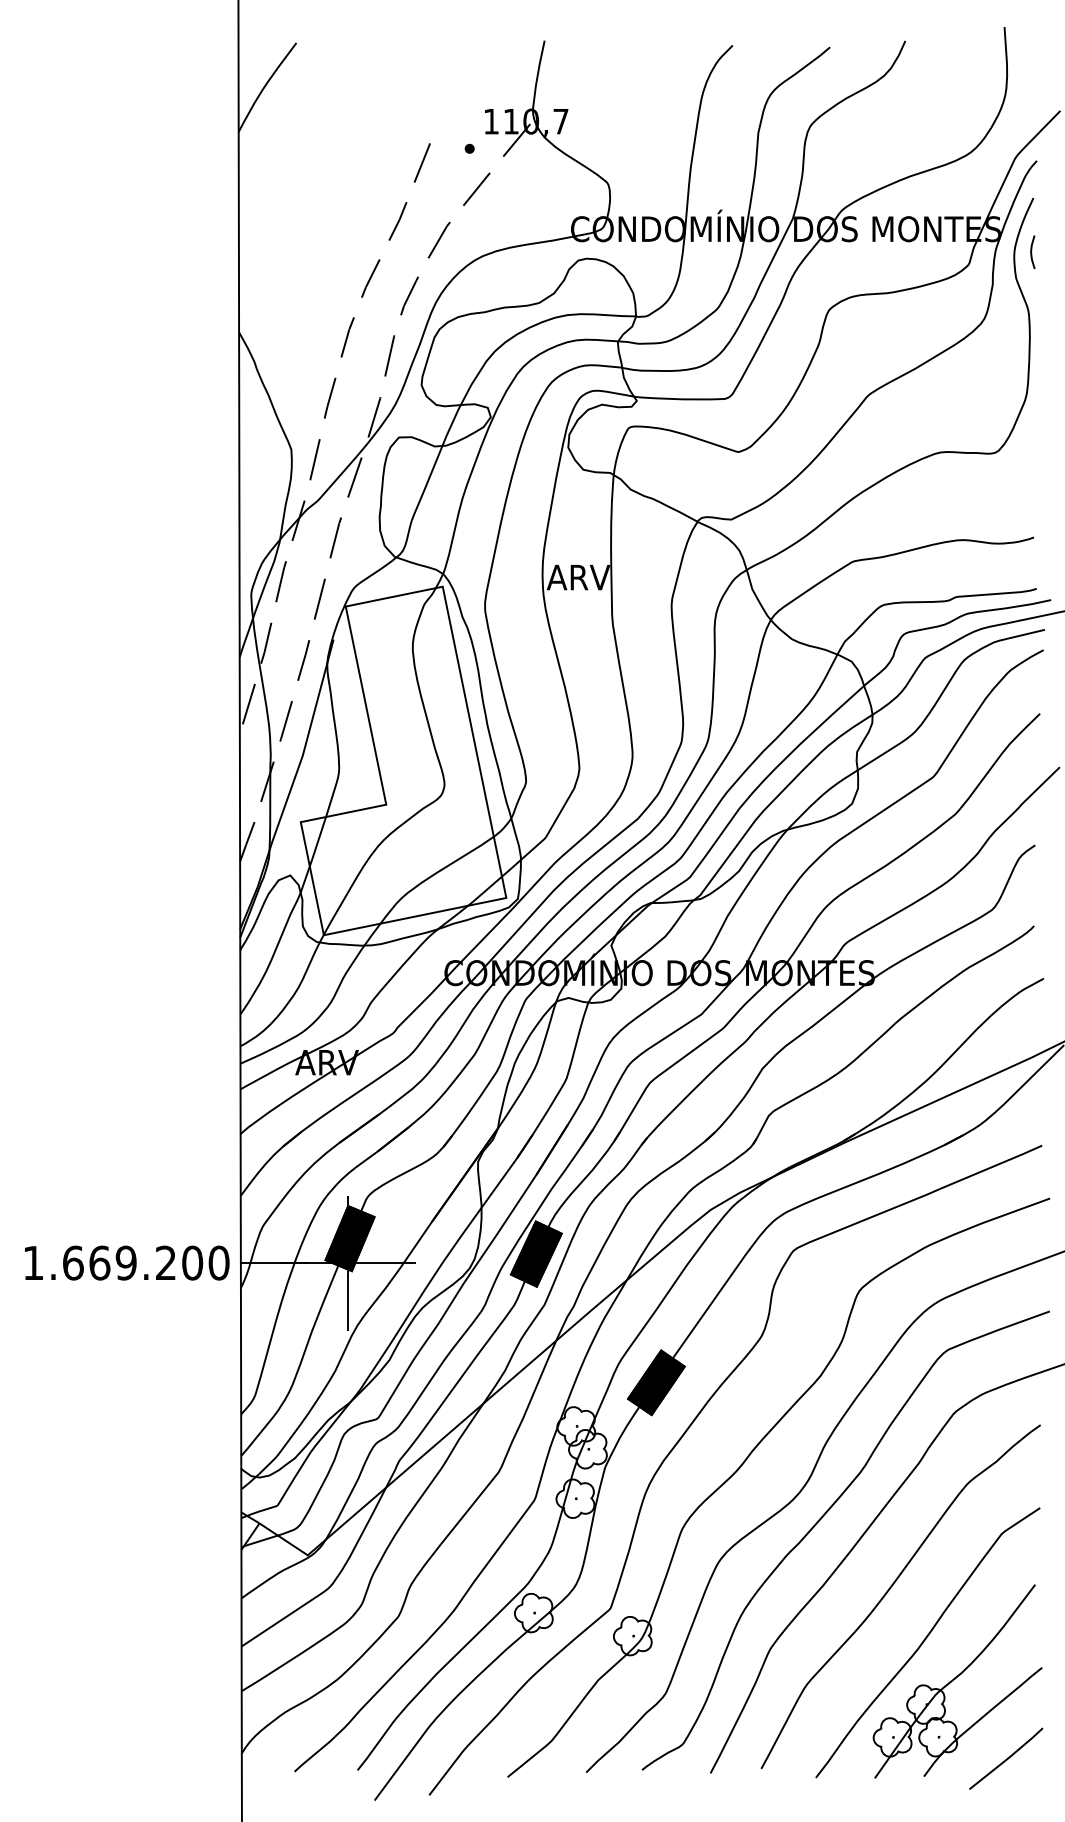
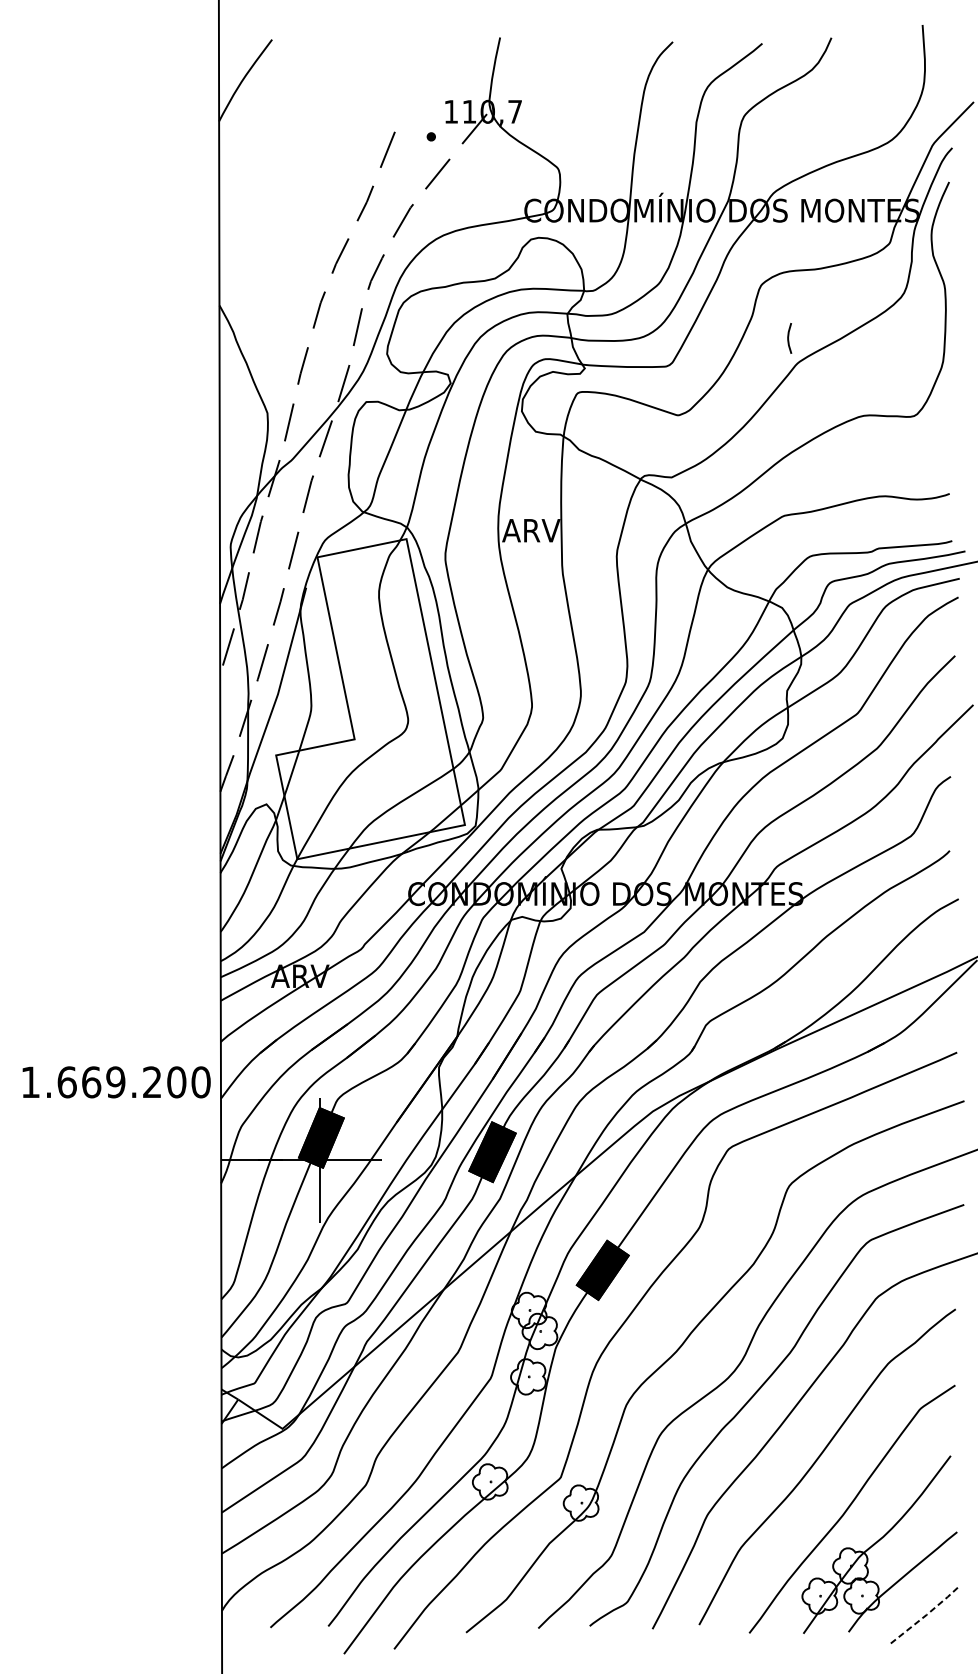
curve: (1032, 252) -> (789, 338), moved
text: (127, 1262) -> (116, 1081), moved
line: (1007, 1759) -> (925, 1616), solid -> dashed

